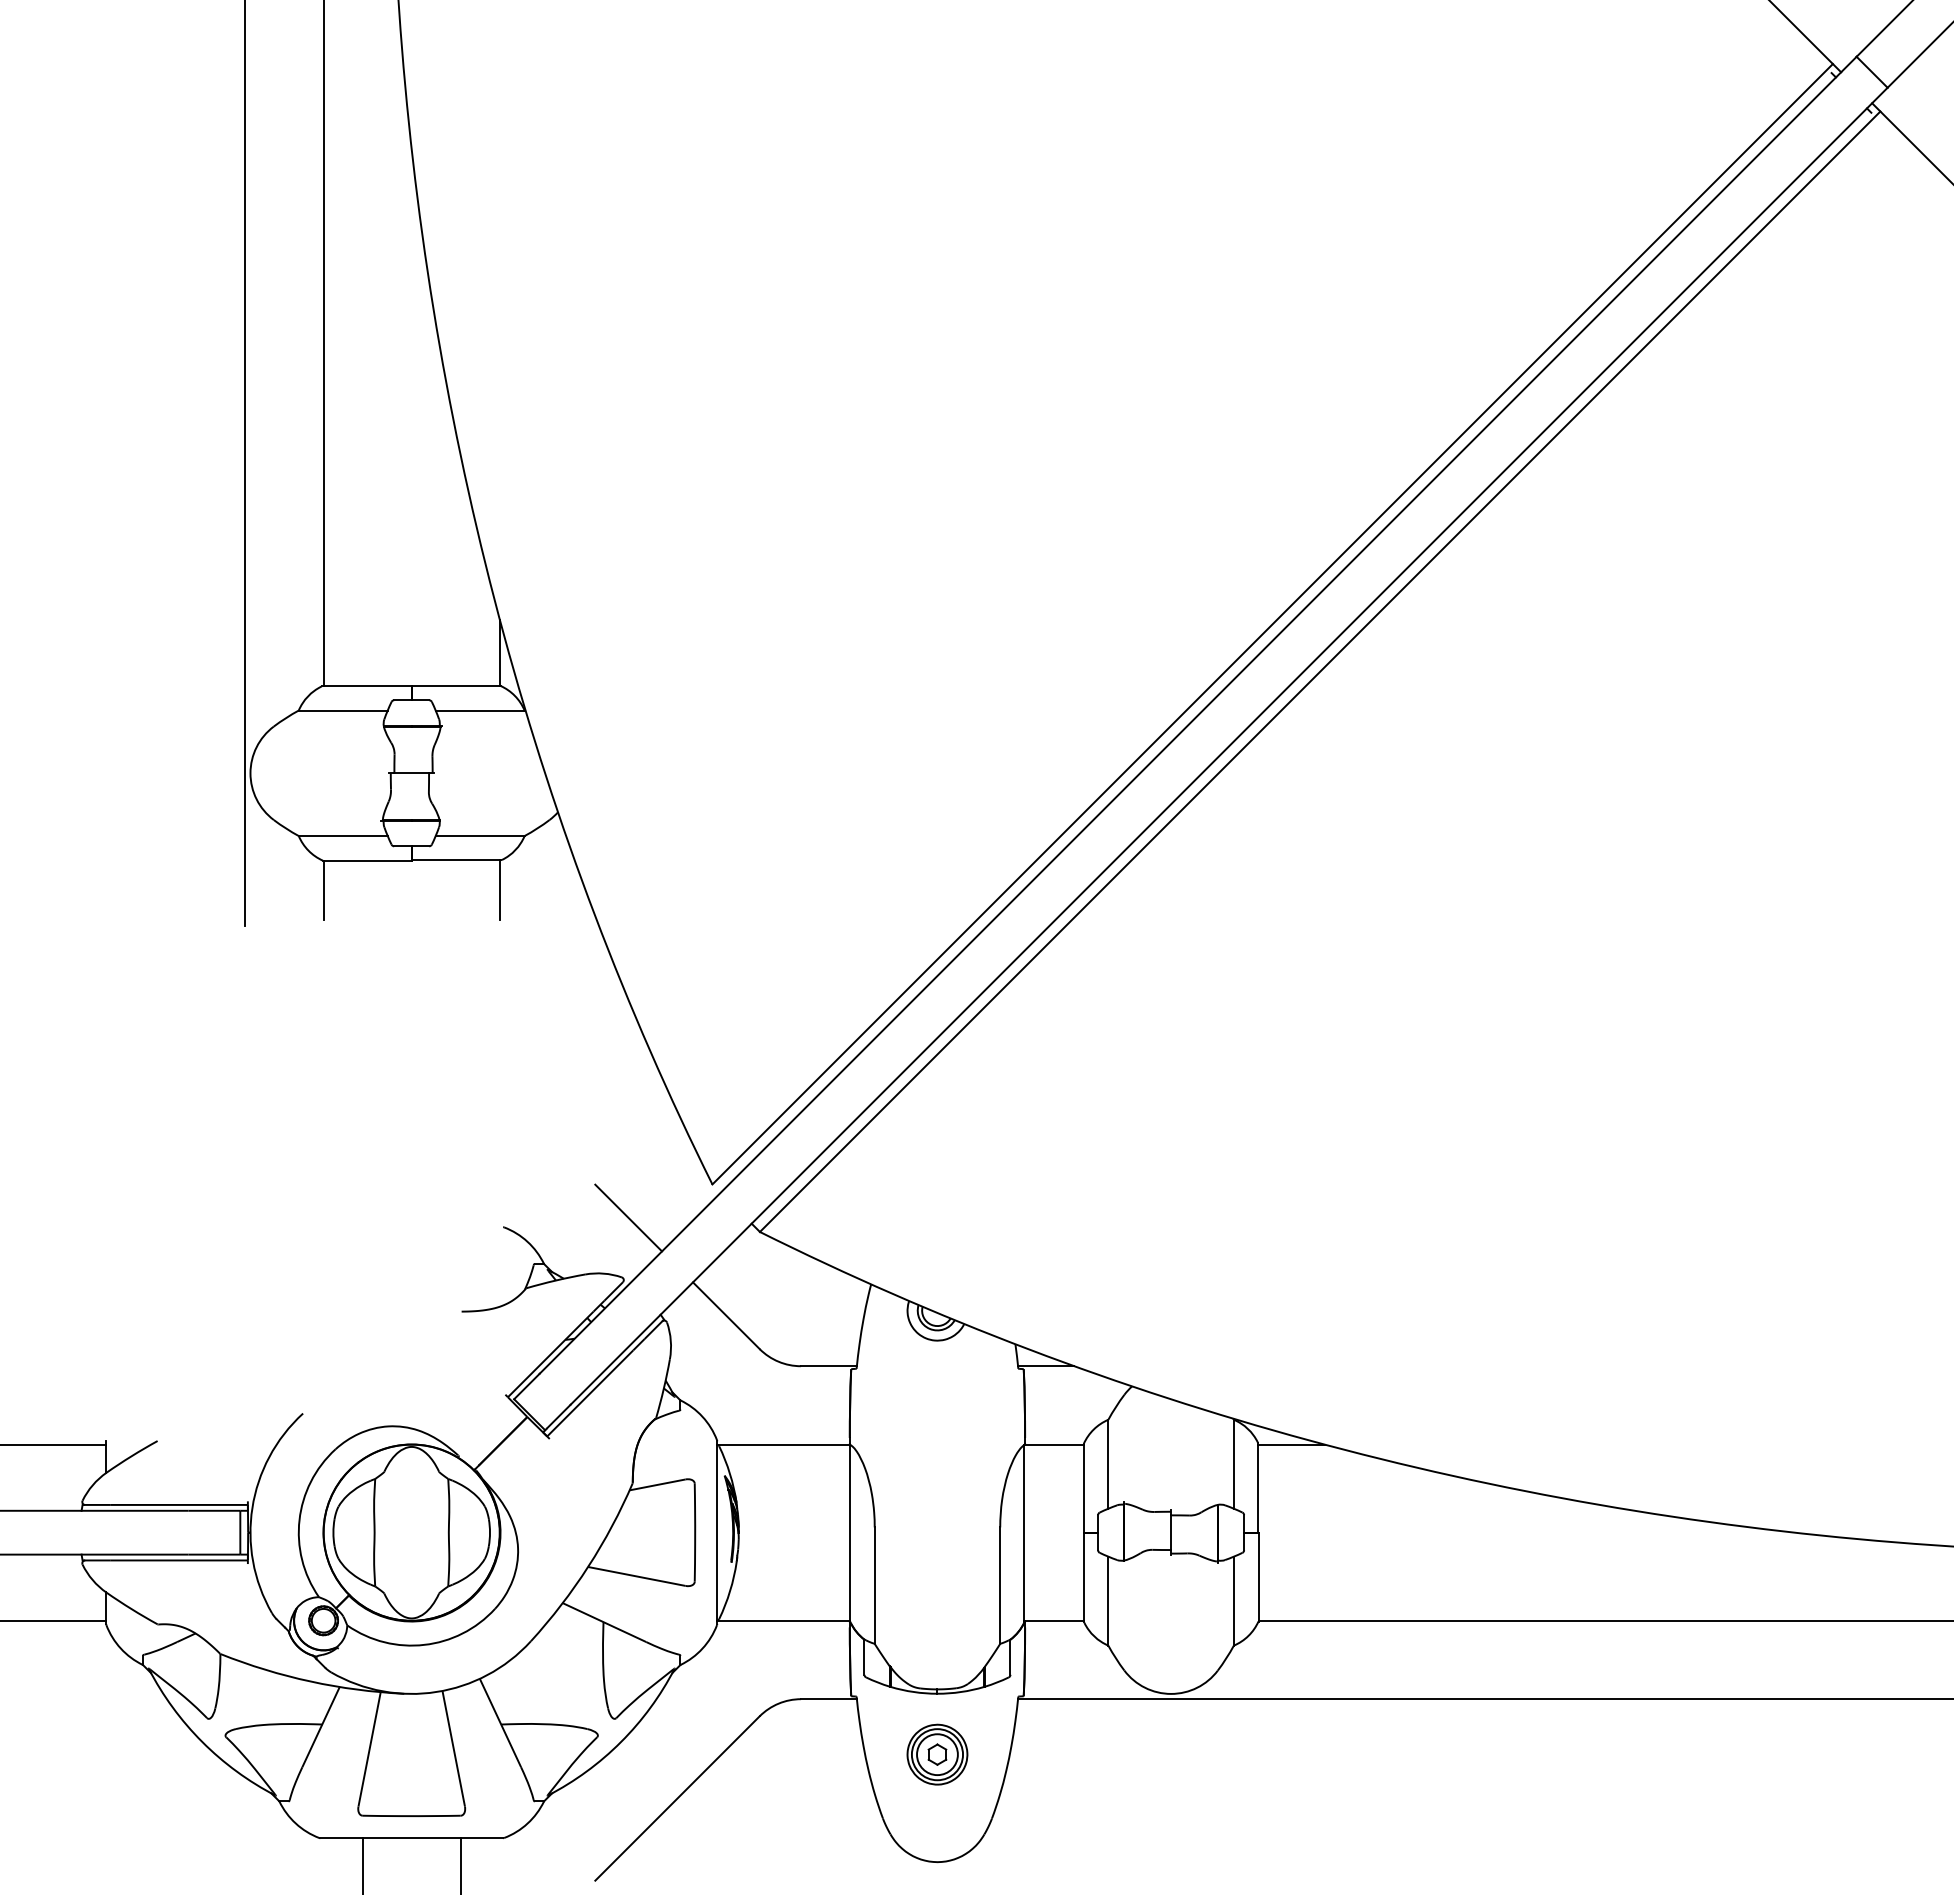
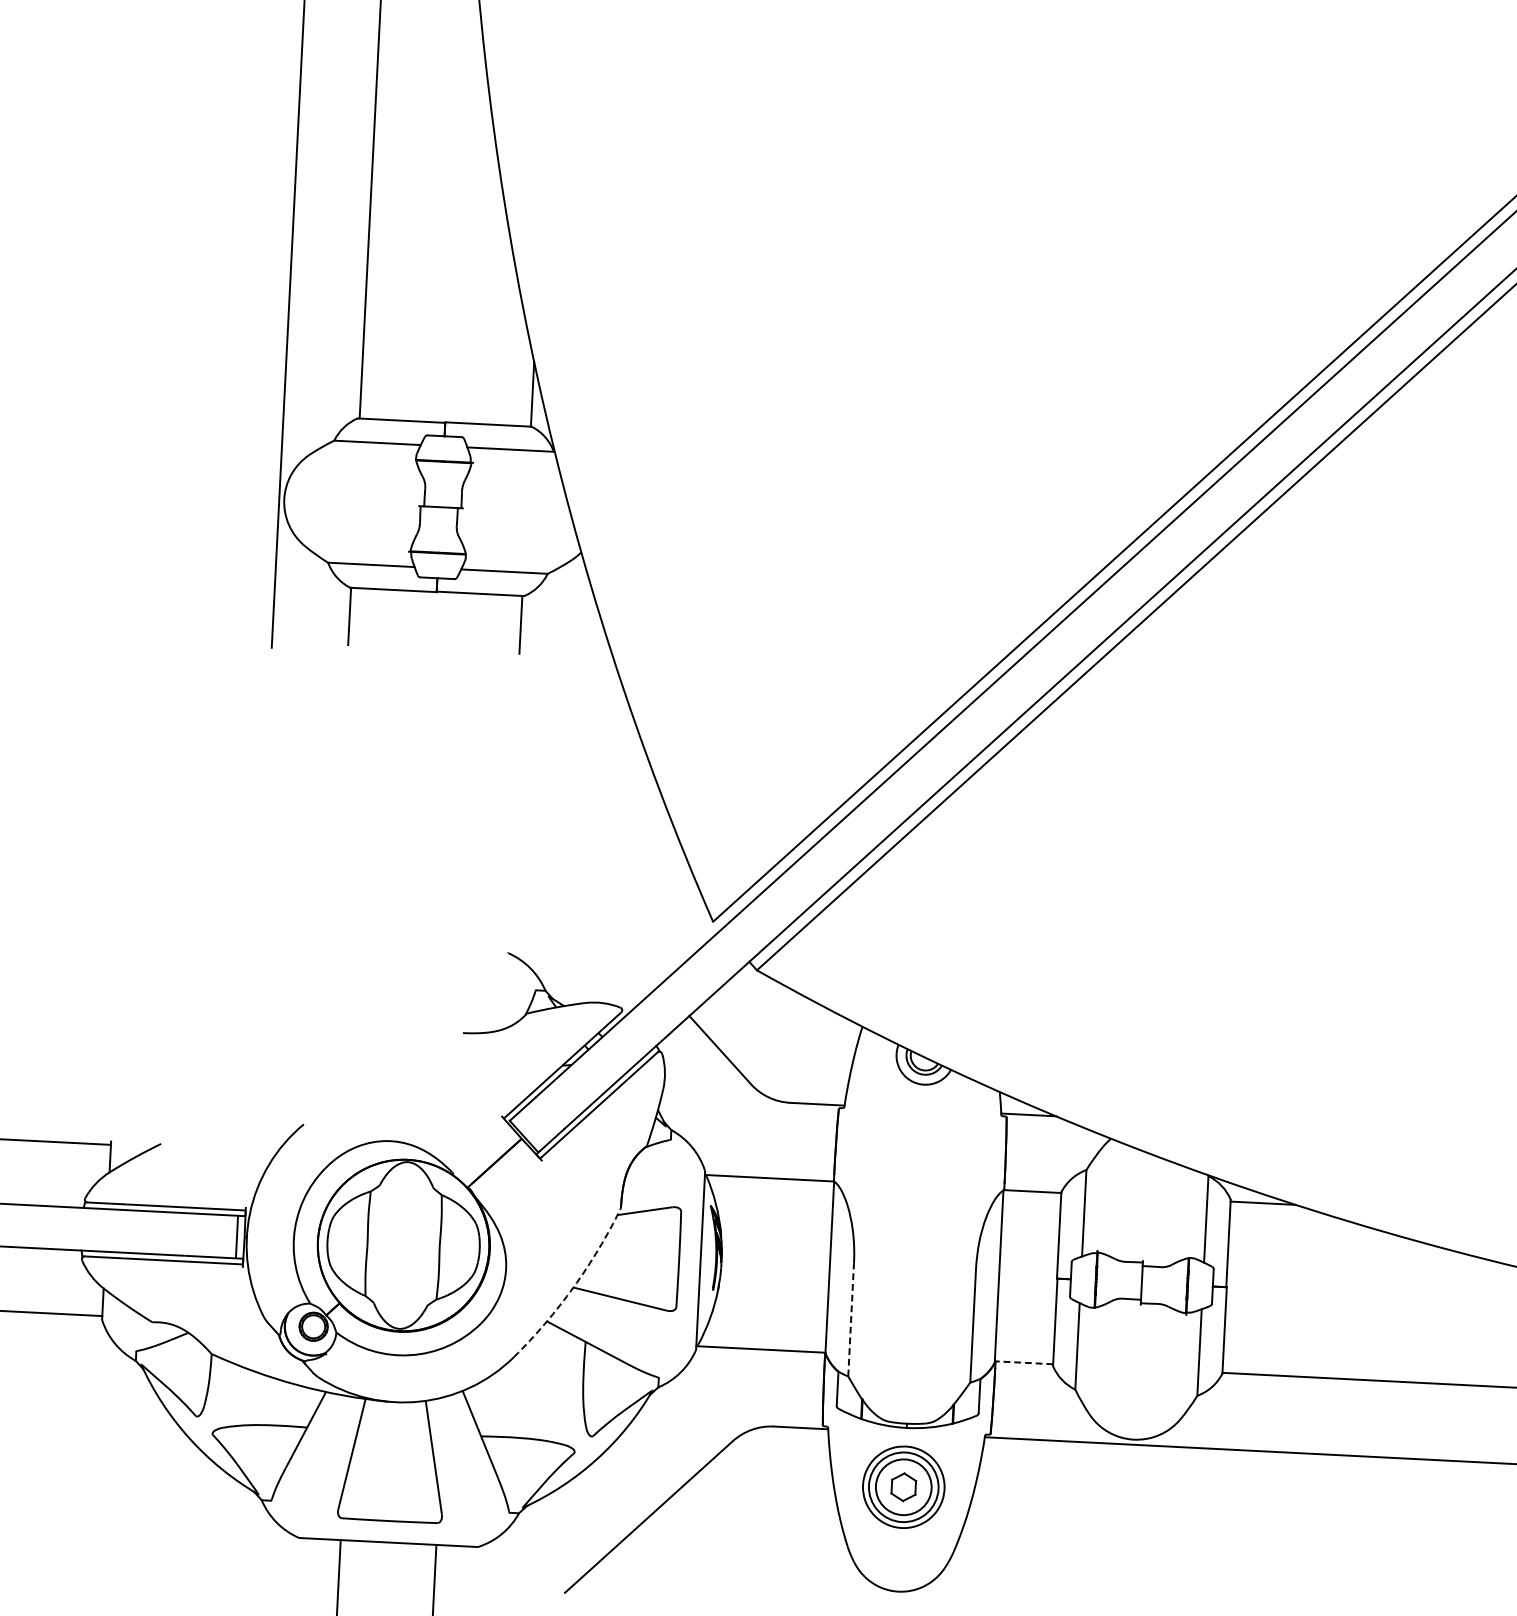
line: (628, 1217) -> (629, 949), removed
arc: (588, 1566) -> (573, 1287), solid -> dashed
line: (874, 1585) -> (850, 1319), solid -> dashed
line: (1053, 1620) -> (1023, 1362), solid -> dashed
part: (937, 1754) -> (903, 1487), size x1.4

